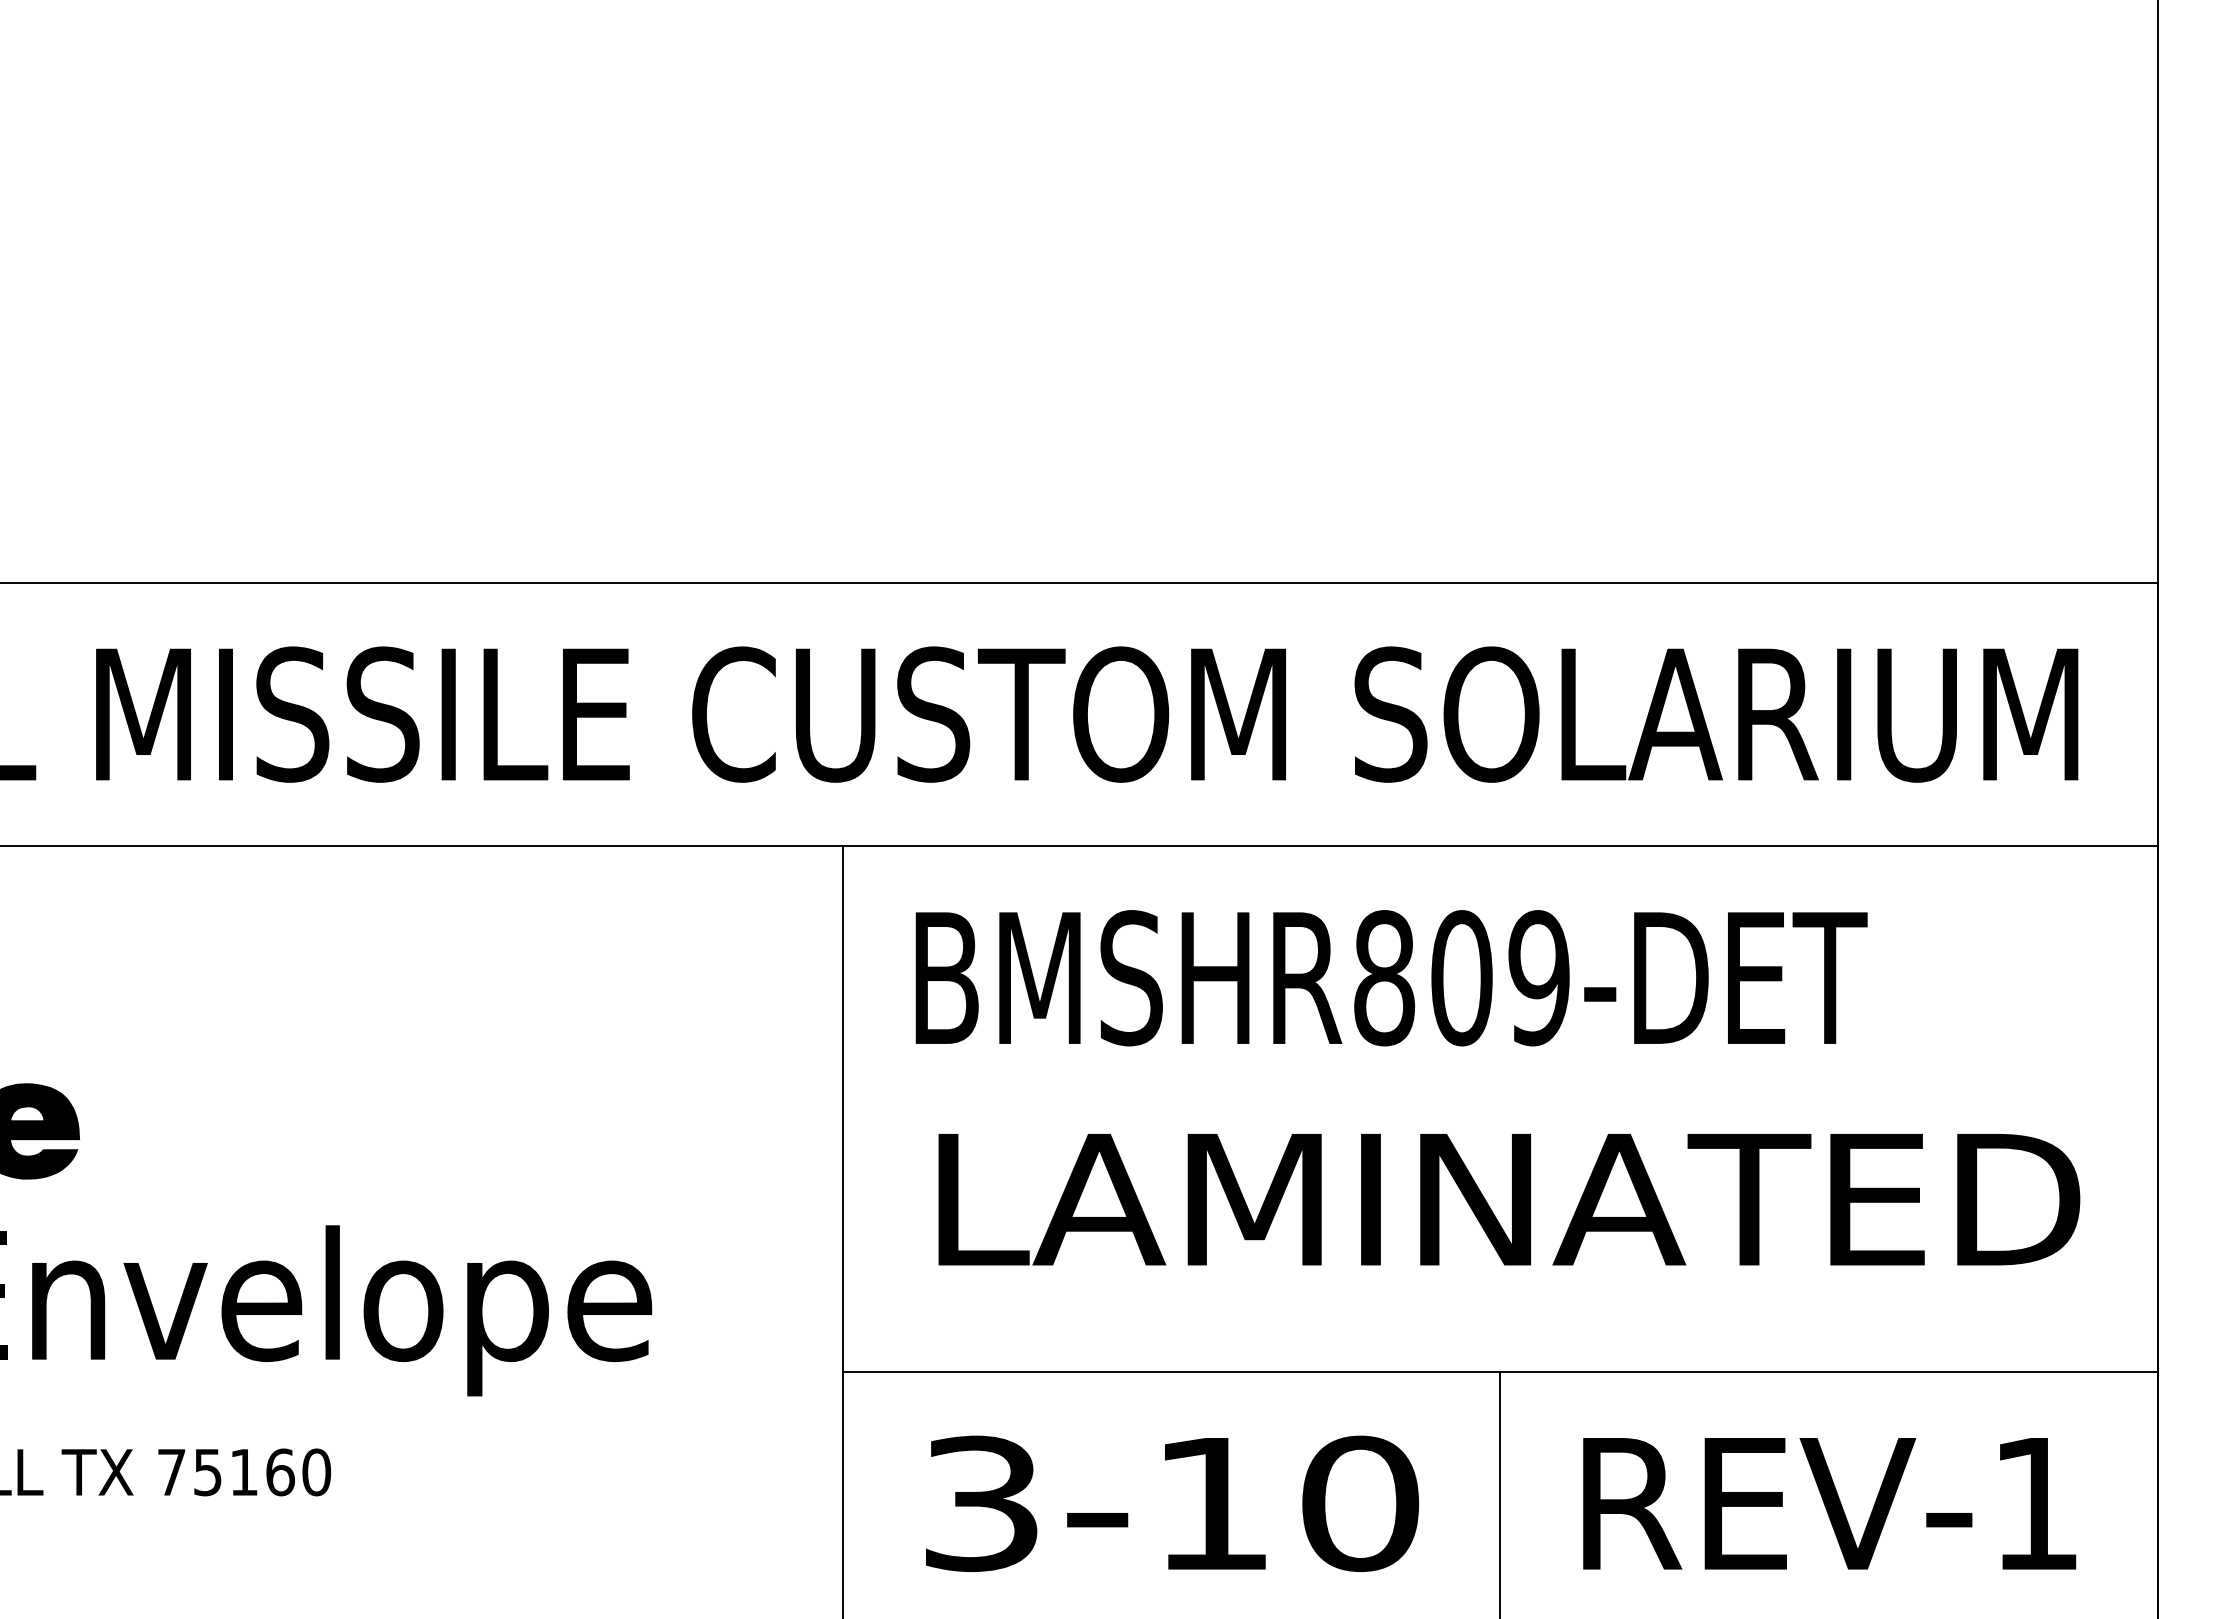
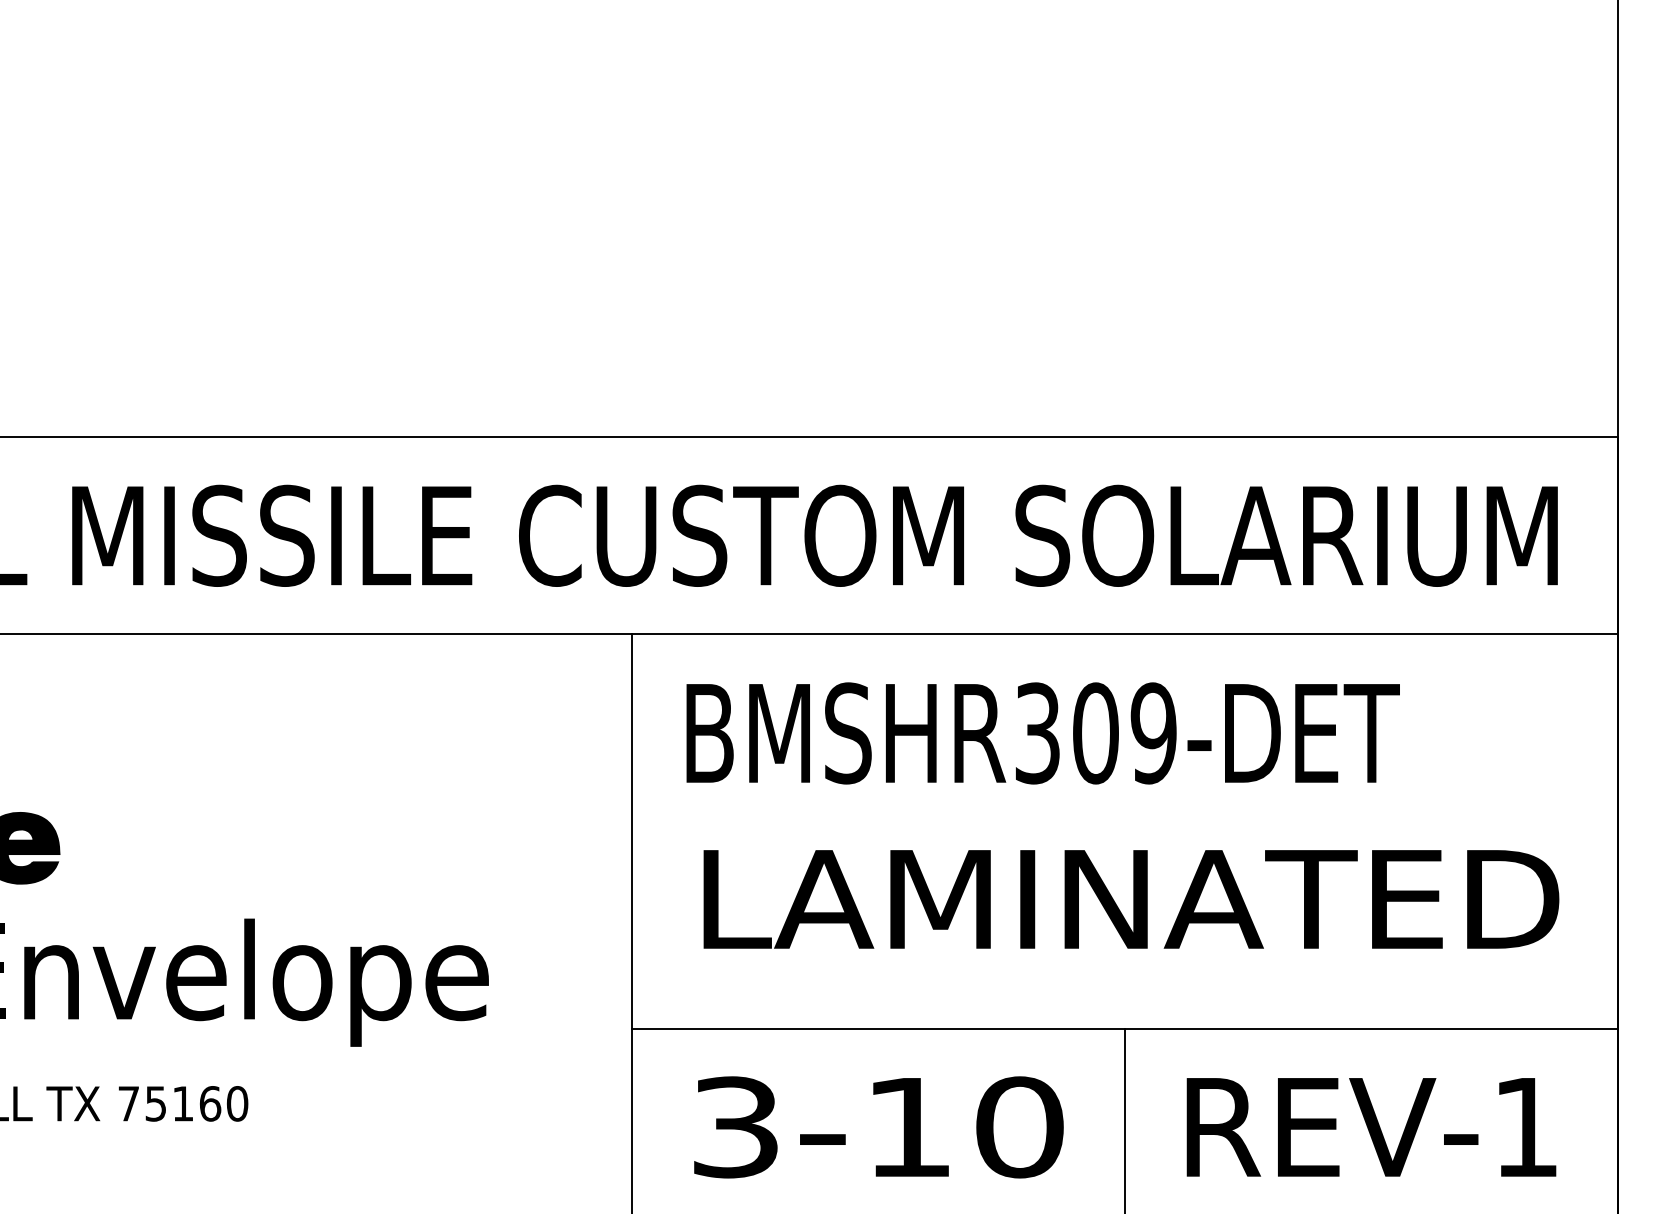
text: (1384, 978) -> (1037, 733), BMSHR809-DET -> BMSHR309-DET

